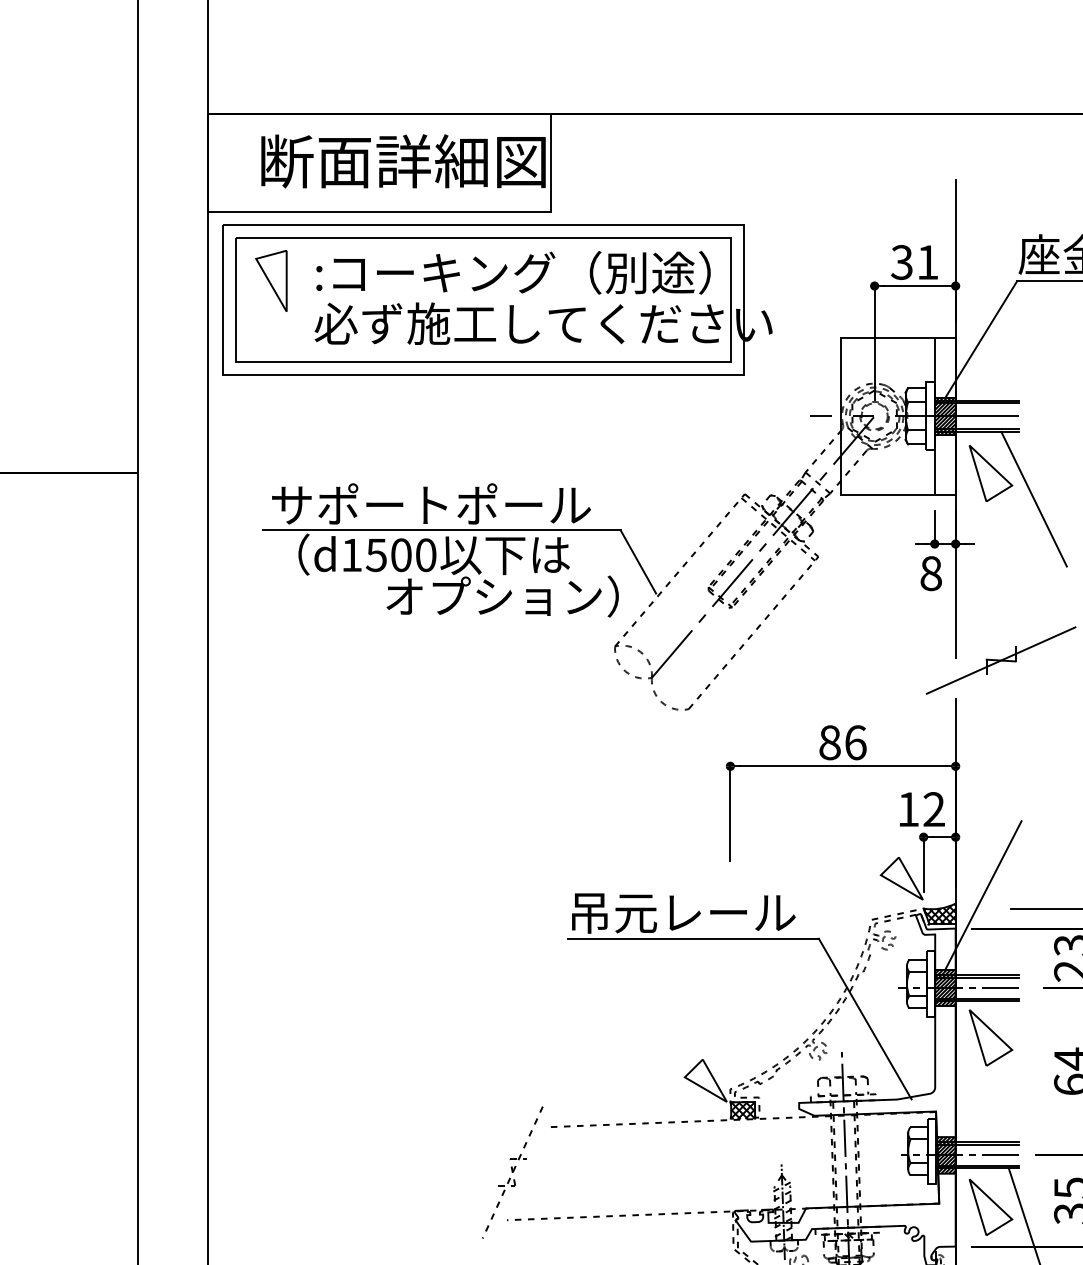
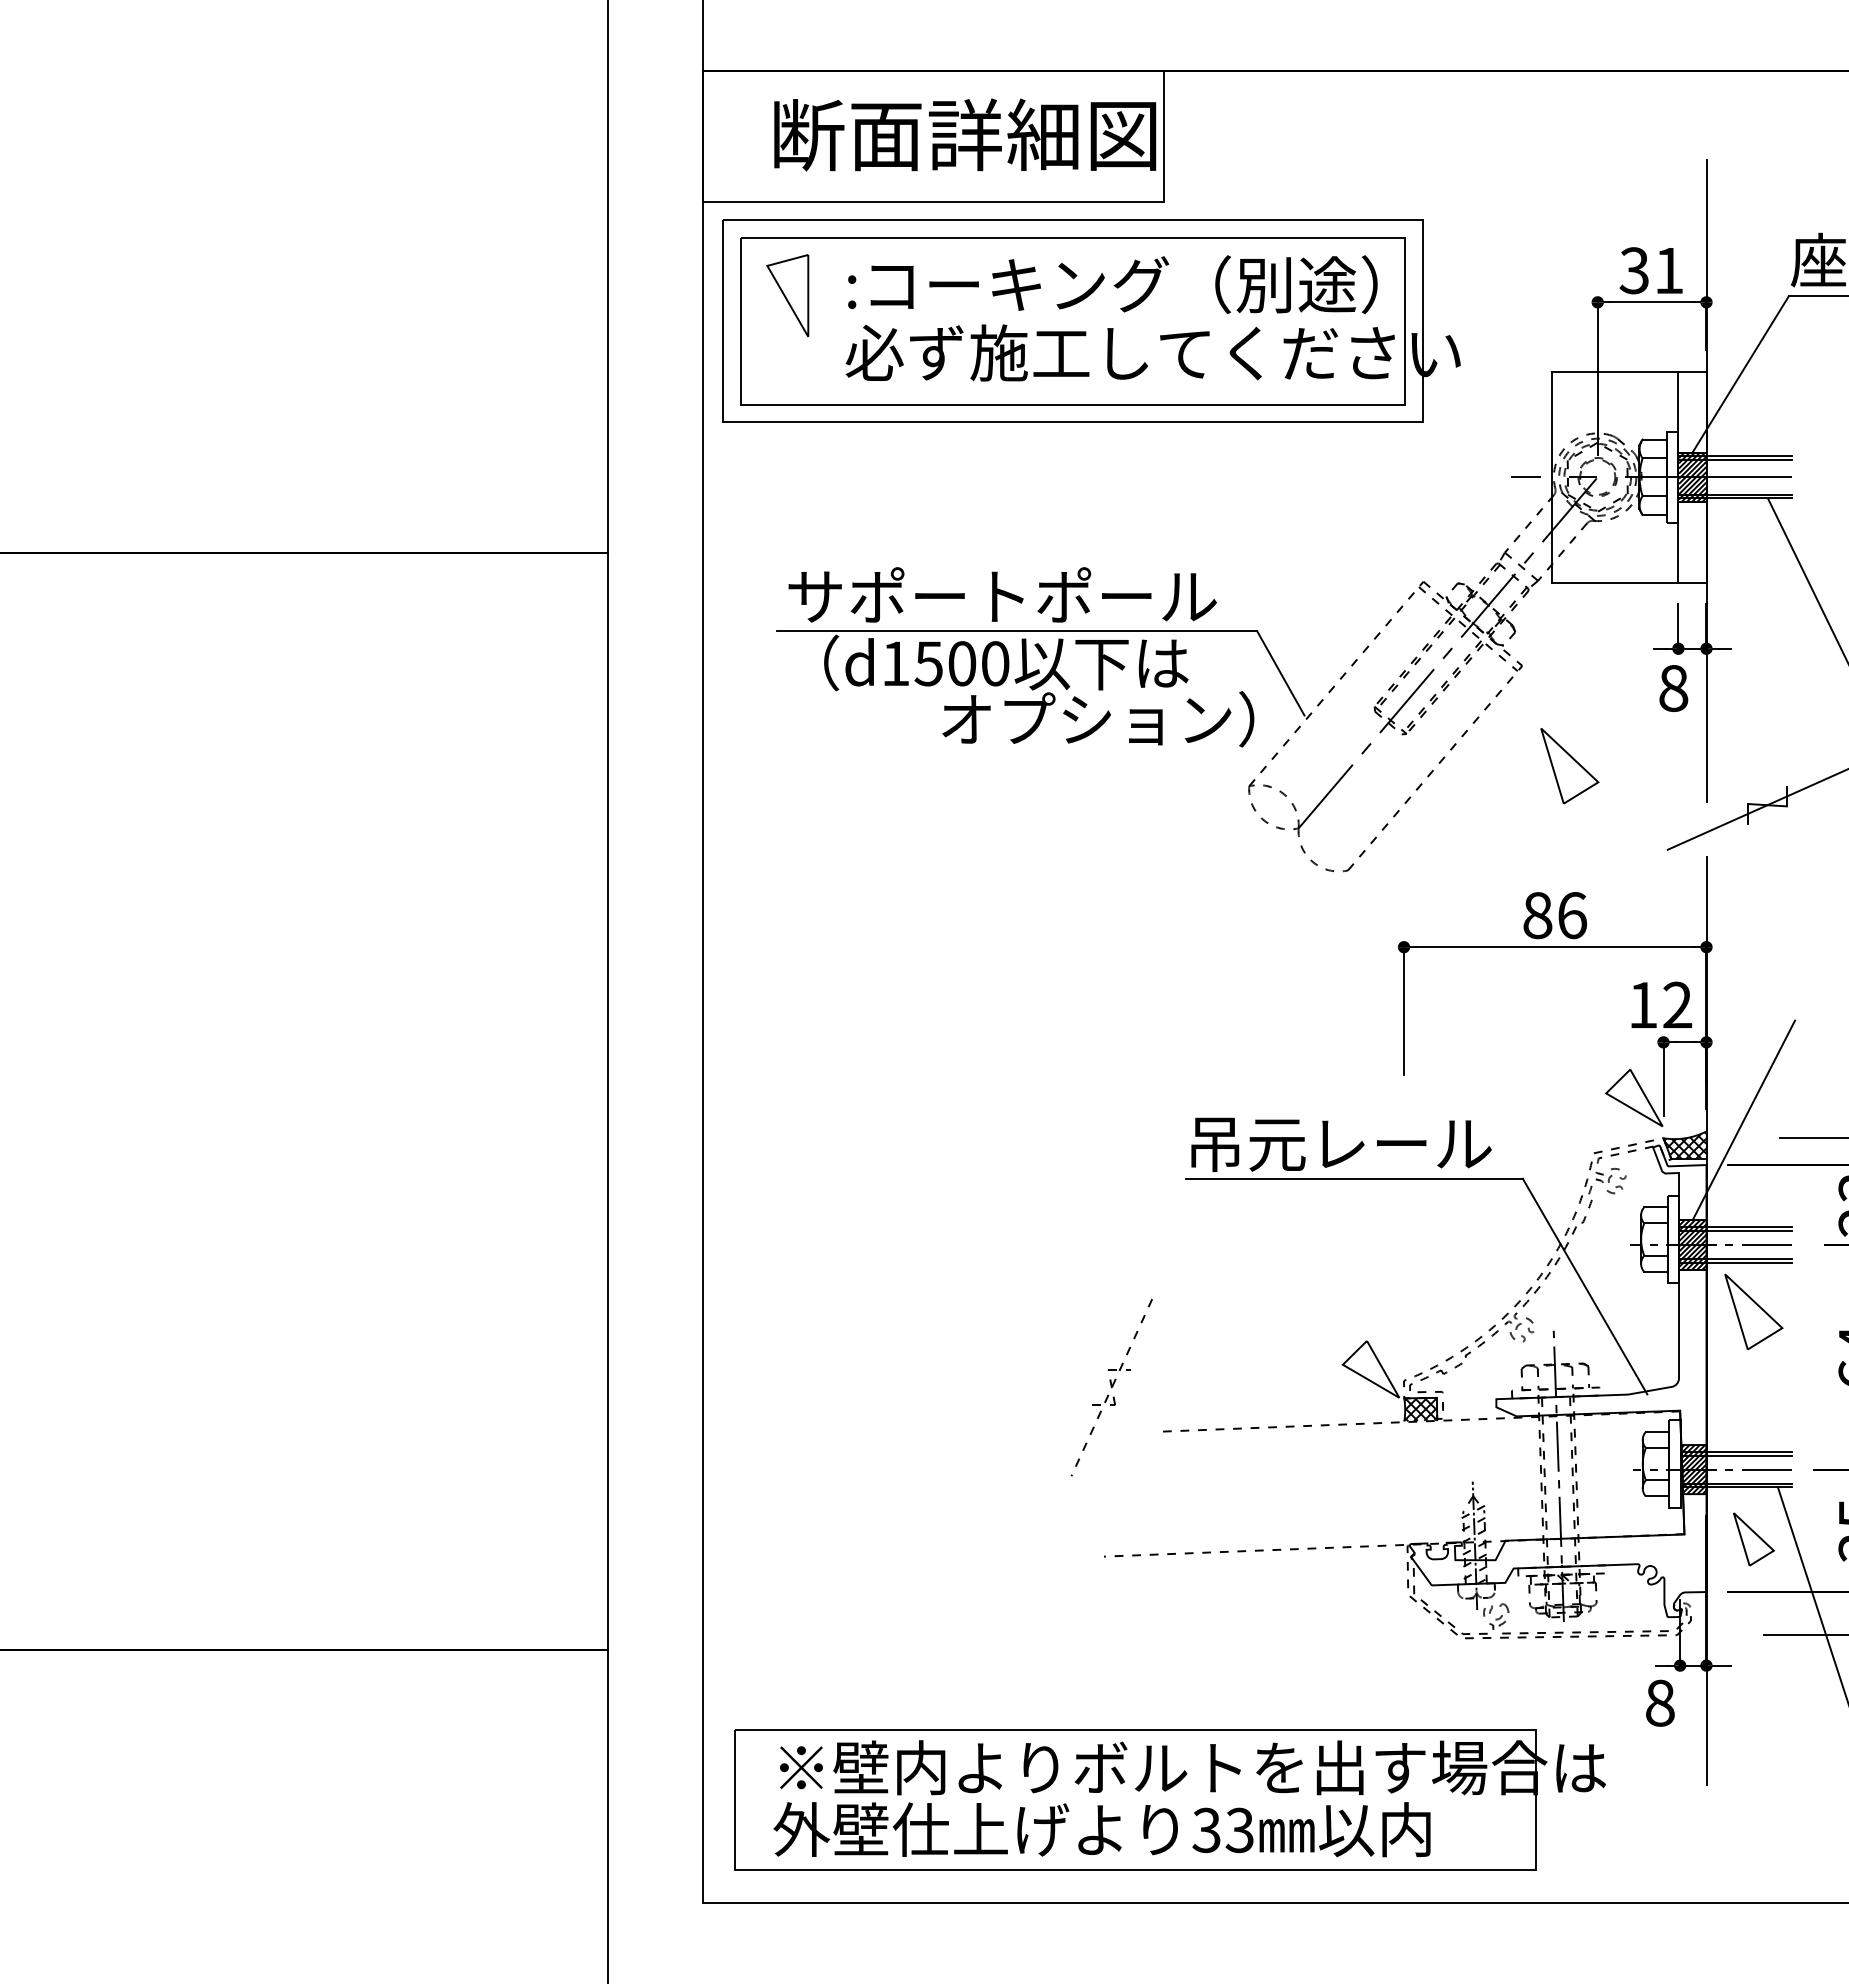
part: (990, 473) -> (1569, 766), moved
part: (512, 1172) -> (1111, 1387), moved
part: (990, 1207) -> (1753, 1539), size x0.7

